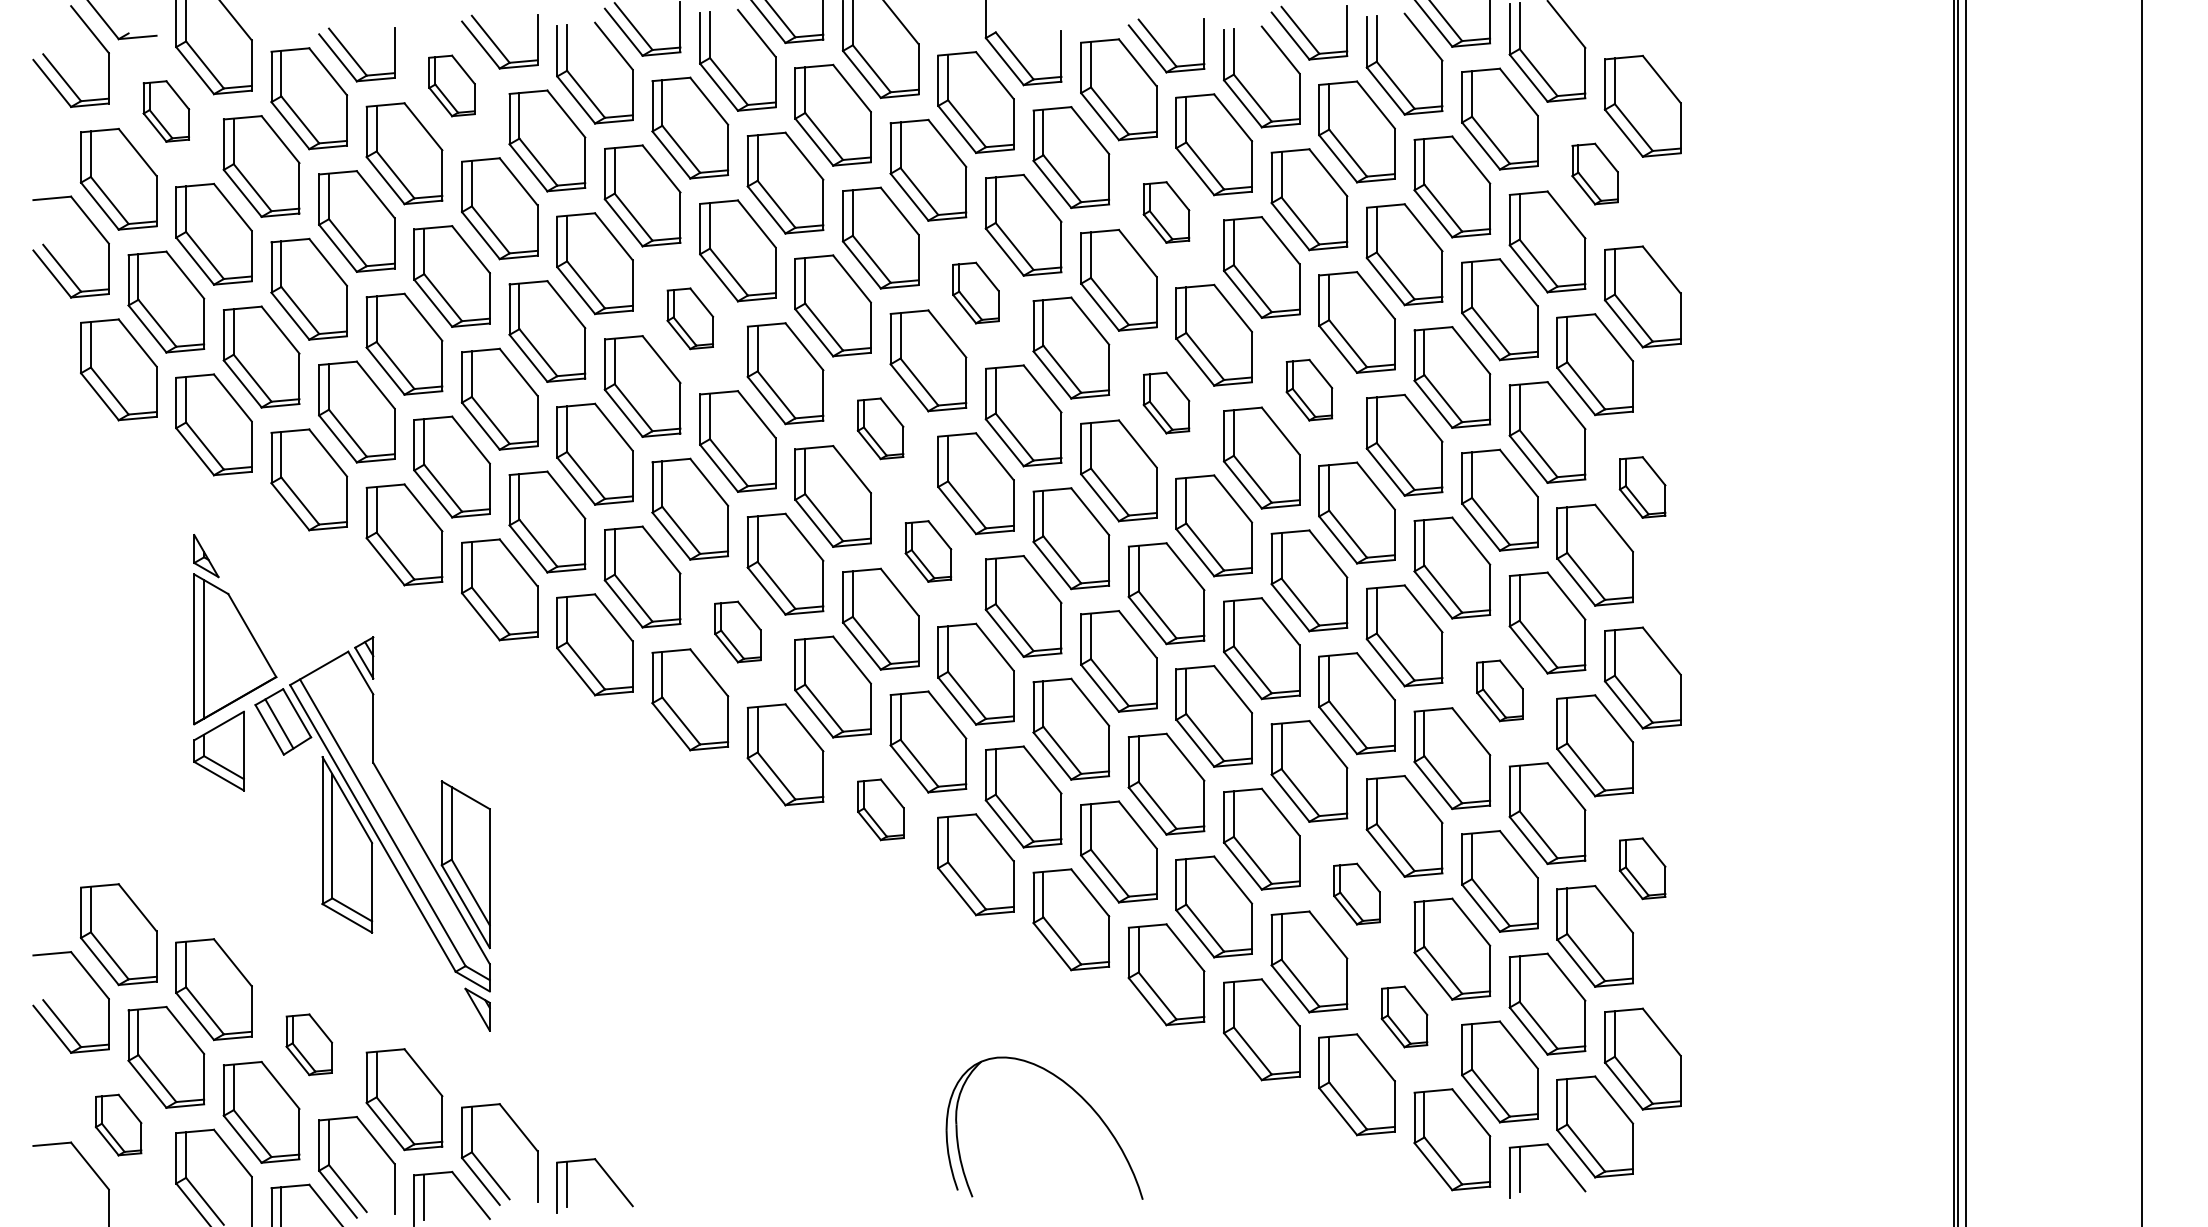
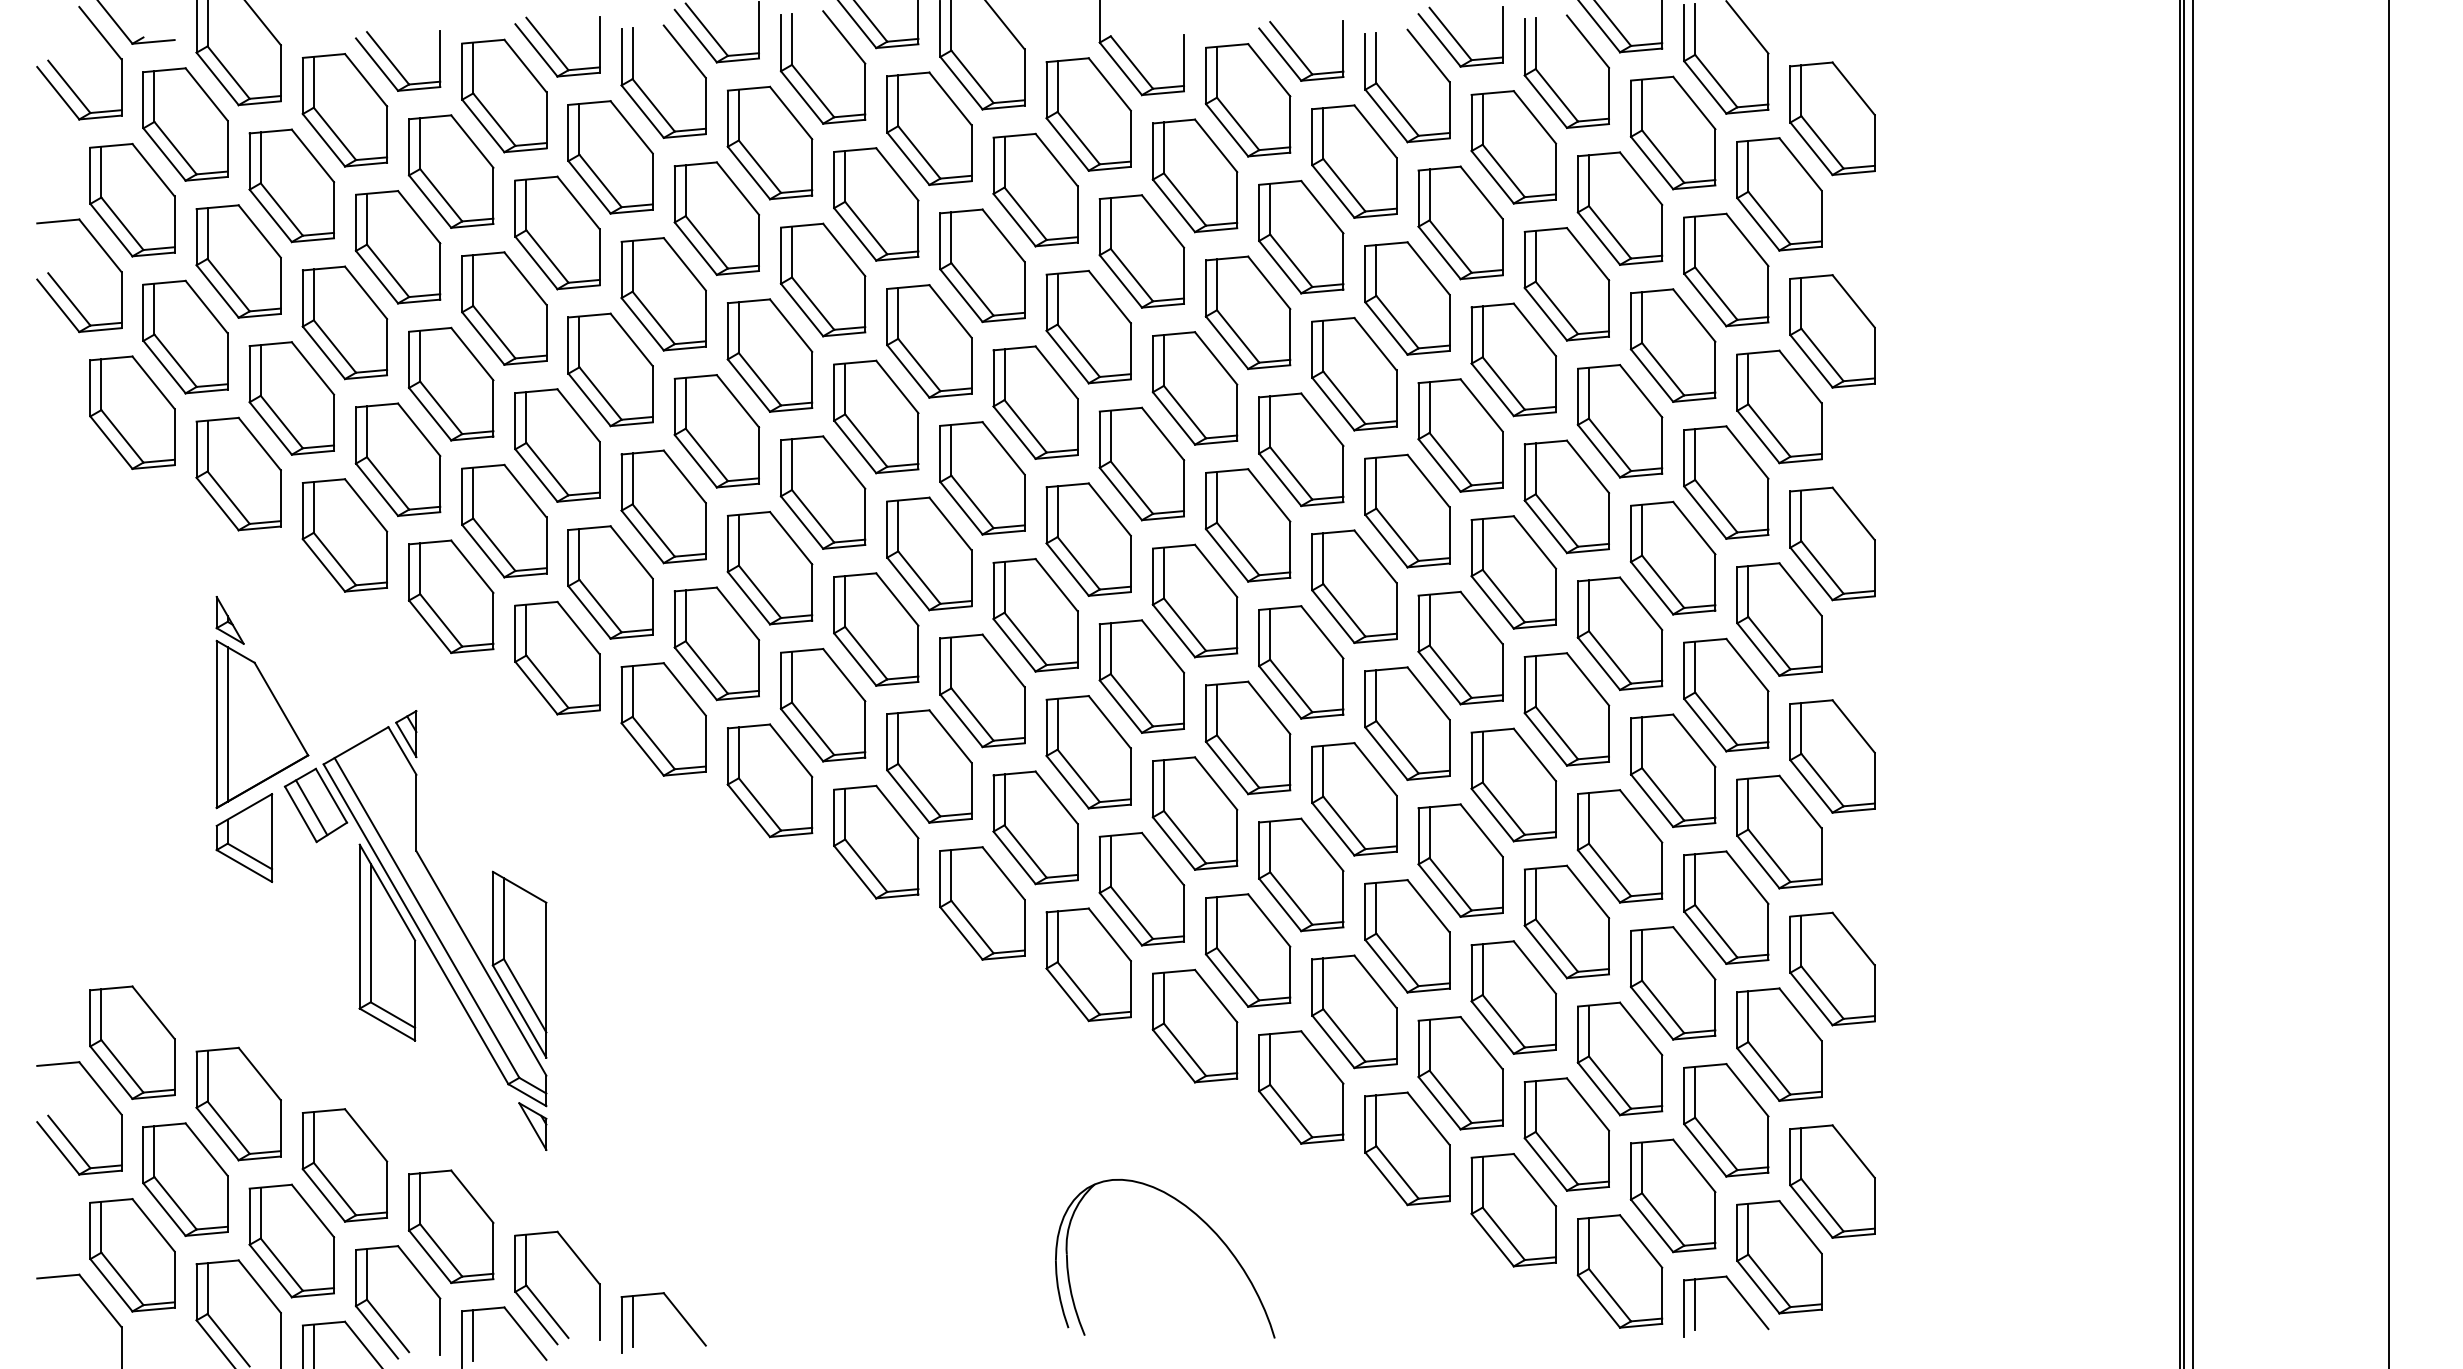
part: (451, 85) -> (503, 95), size x1.67
part: (166, 111) -> (185, 124), size x1.67
part: (1594, 173) -> (1778, 193), size x1.67
part: (1166, 212) -> (1301, 237), size x1.67
part: (975, 292) -> (1088, 326), size x1.67
part: (690, 318) -> (770, 355), size x1.67
part: (1309, 389) -> (1460, 434), size x1.67
part: (1166, 402) -> (1301, 449), size x1.67
part: (880, 428) -> (982, 478), size x1.67
part: (1642, 487) -> (1832, 543), size x1.67
part: (928, 551) -> (1035, 615), size x1.67
part: (737, 631) -> (822, 704), size x1.67
part: (1499, 690) -> (1672, 770), size x1.67
part: (880, 809) -> (982, 903), size x1.67
part: (1642, 868) -> (1832, 968), size x1.67
part: (1356, 893) -> (1513, 996), size x1.67
part: (1404, 1016) -> (1566, 1134), size x1.67
part: (309, 1044) -> (345, 1165), size x1.67
part: (118, 1124) -> (132, 1254), size x1.67

